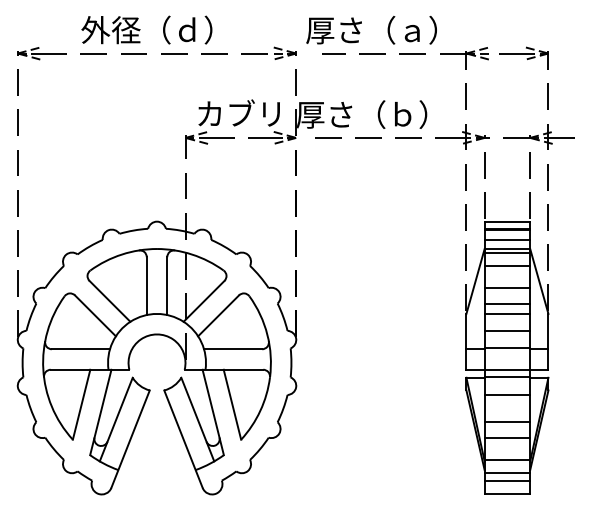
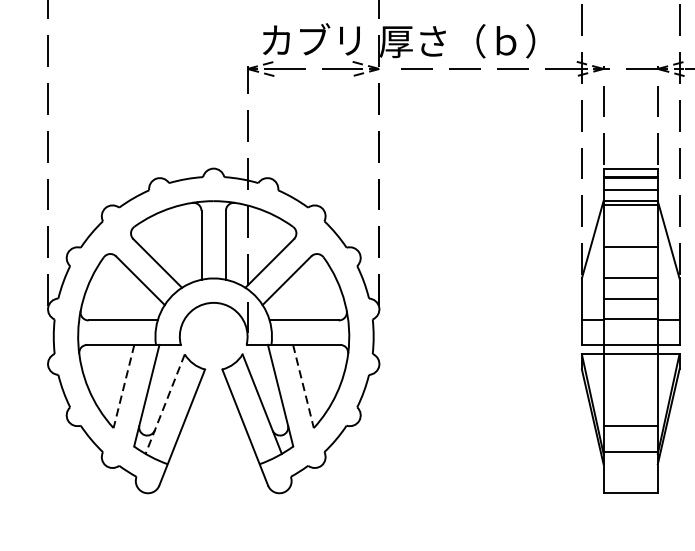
line: (507, 265) -> (630, 220), removed
line: (507, 303) -> (630, 266), removed
line: (507, 394) -> (630, 374), removed
line: (81, 405) -> (123, 387), solid -> dashed
line: (232, 405) -> (303, 387), solid -> dashed
line: (116, 419) -> (165, 404), solid -> dashed
line: (507, 422) -> (630, 407), removed
line: (507, 473) -> (630, 468), removed
line: (507, 480) -> (630, 476), removed

